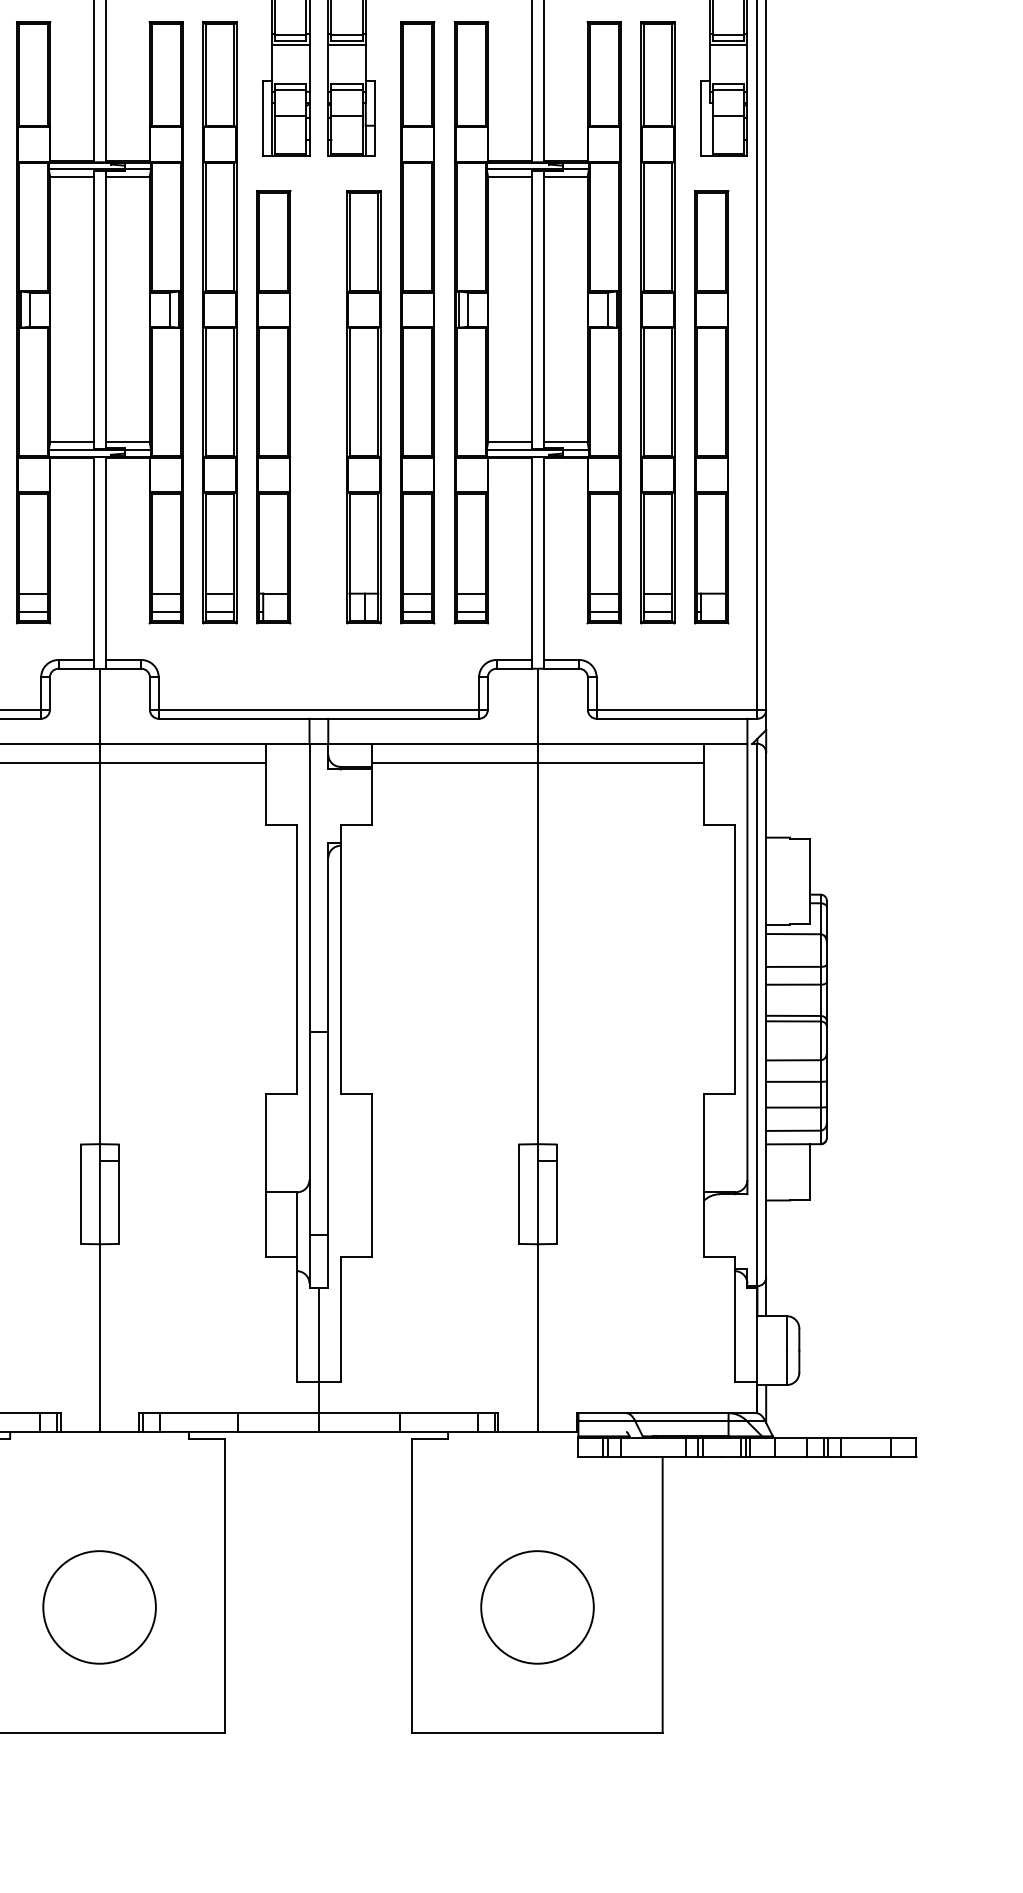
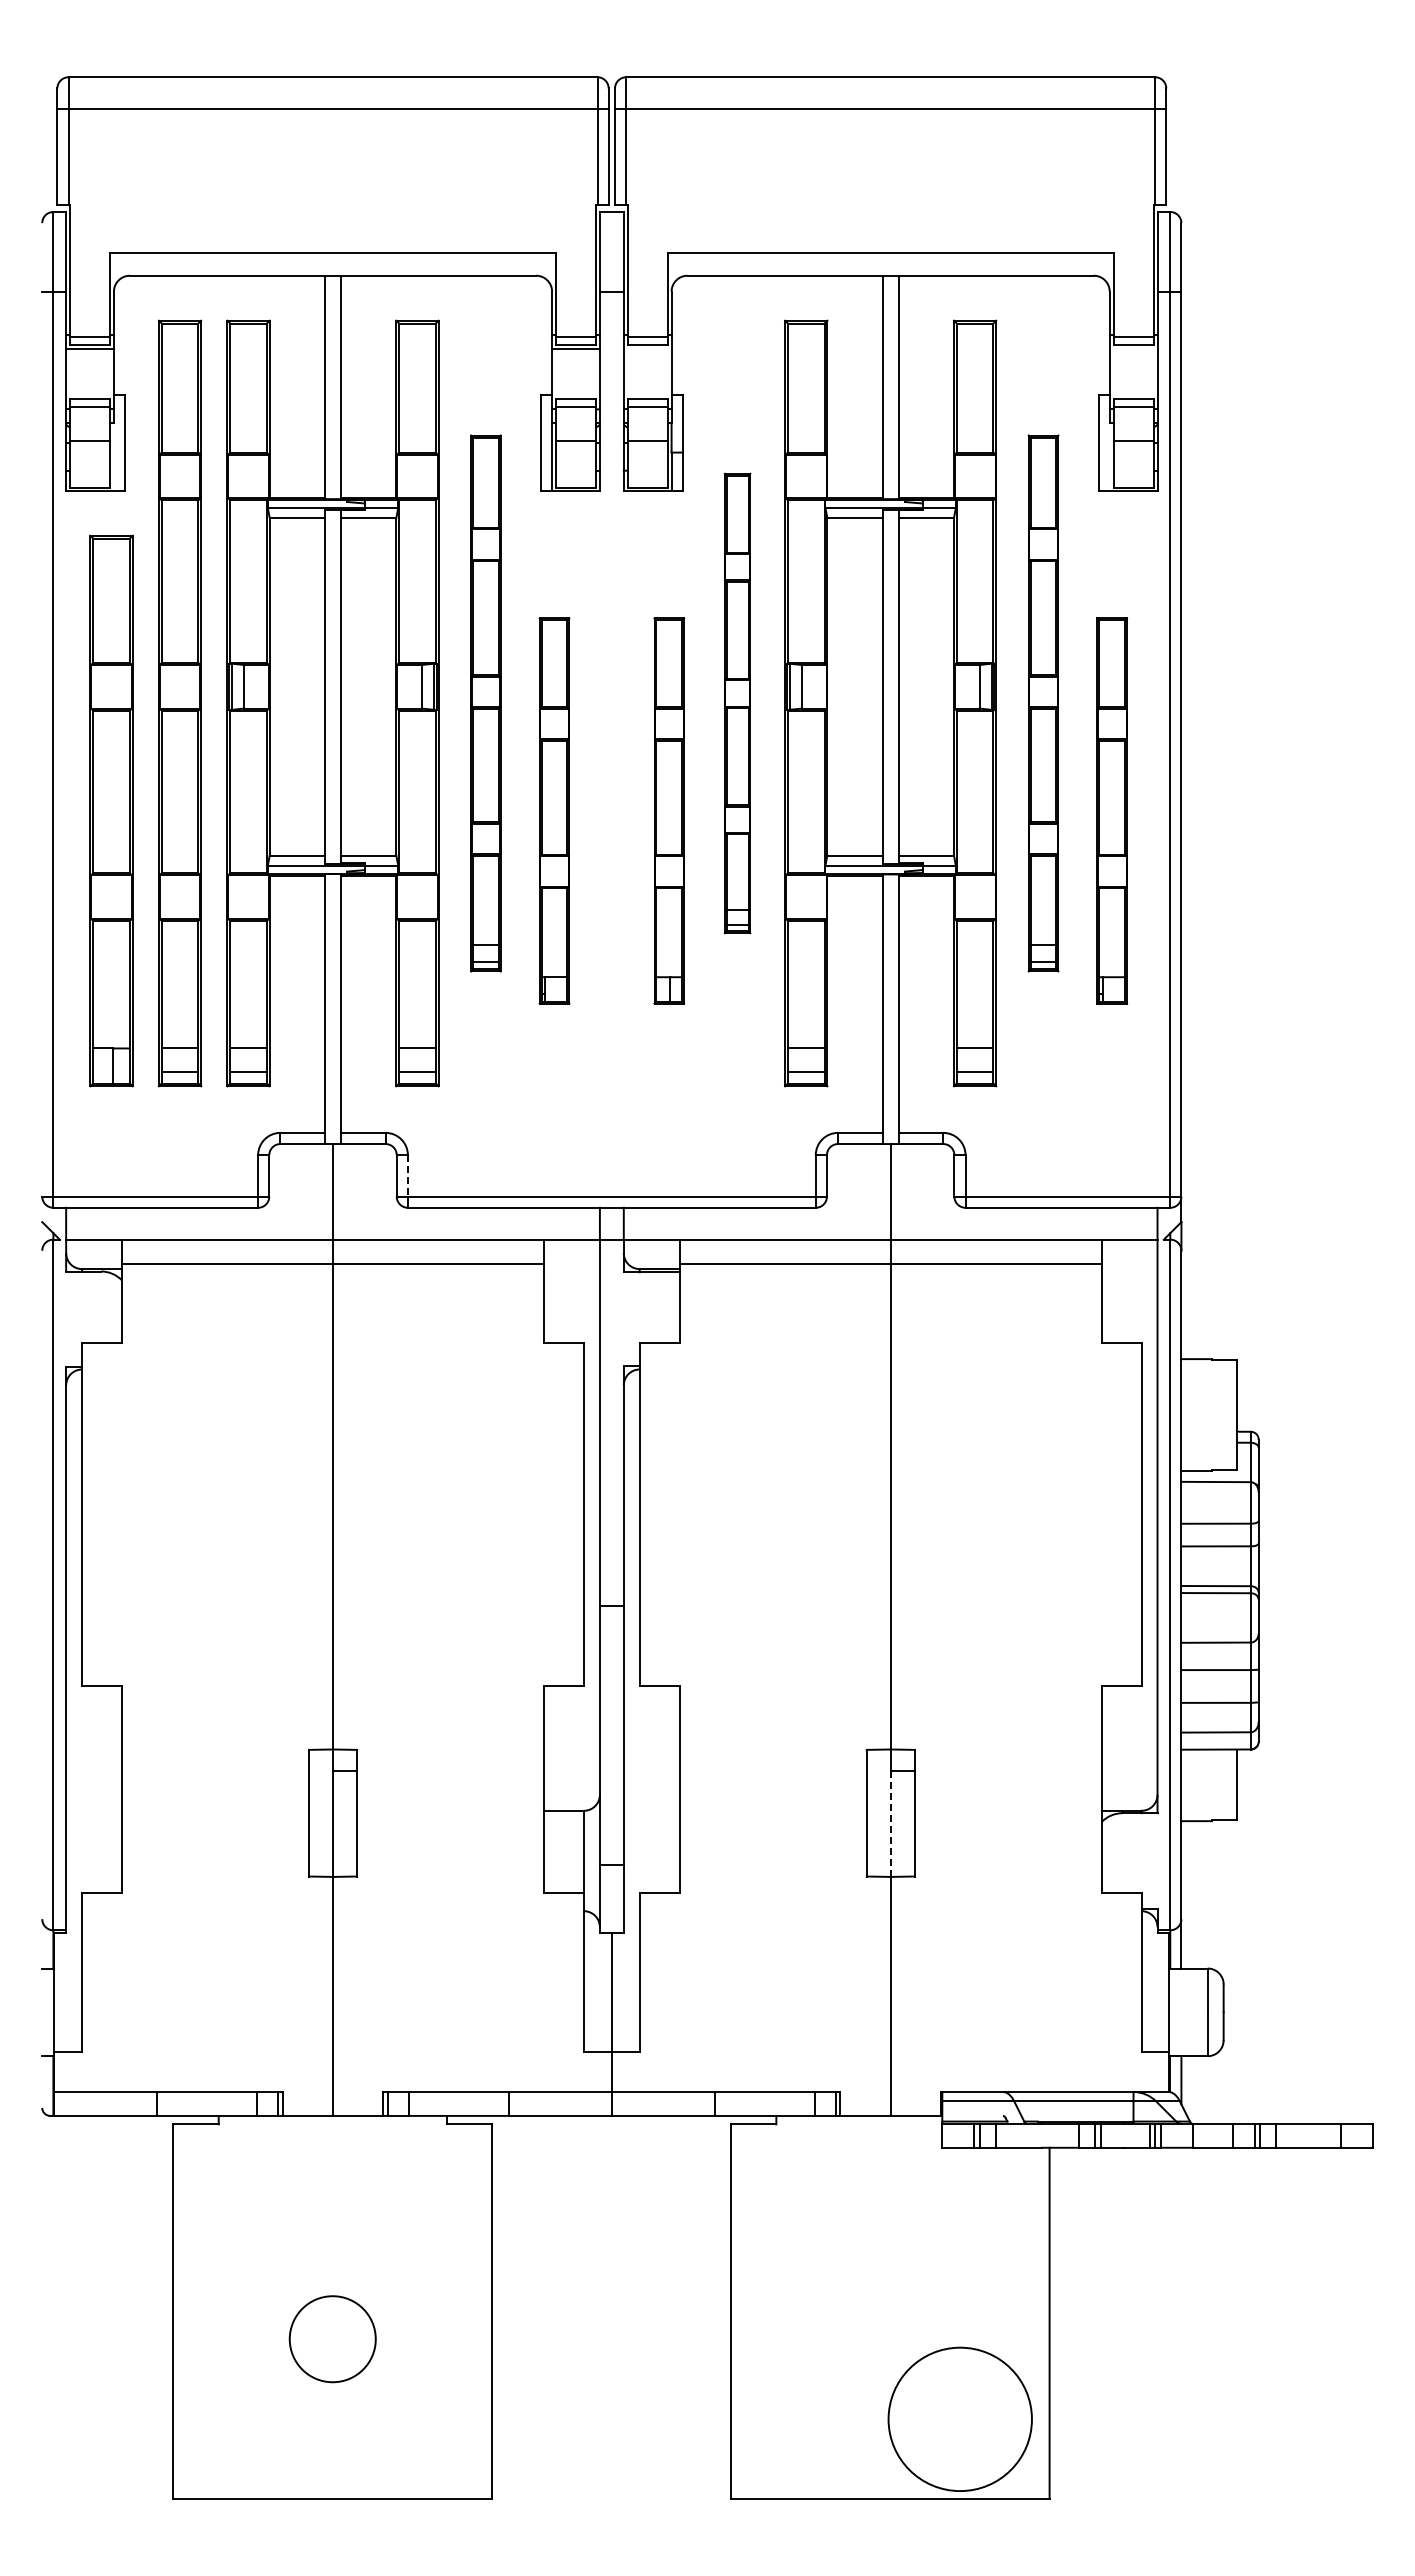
line: (346, 44) -> (647, 349), removed
line: (728, 44) -> (1133, 349), removed
part: (219, 322) -> (485, 703), size x0.7
part: (417, 322) -> (737, 703), size x0.6
part: (657, 322) -> (1043, 703), size x0.7
part: (273, 406) -> (554, 810), size x0.7
part: (364, 406) -> (669, 810), size x0.7
part: (712, 406) -> (1112, 810), size x0.7
line: (158, 693) -> (407, 1175), solid -> dashed
line: (537, 1203) -> (890, 1824), solid -> dashed
circle: (99, 1606) -> (332, 2338), size x0.6
circle: (536, 1606) -> (959, 2418), moved

